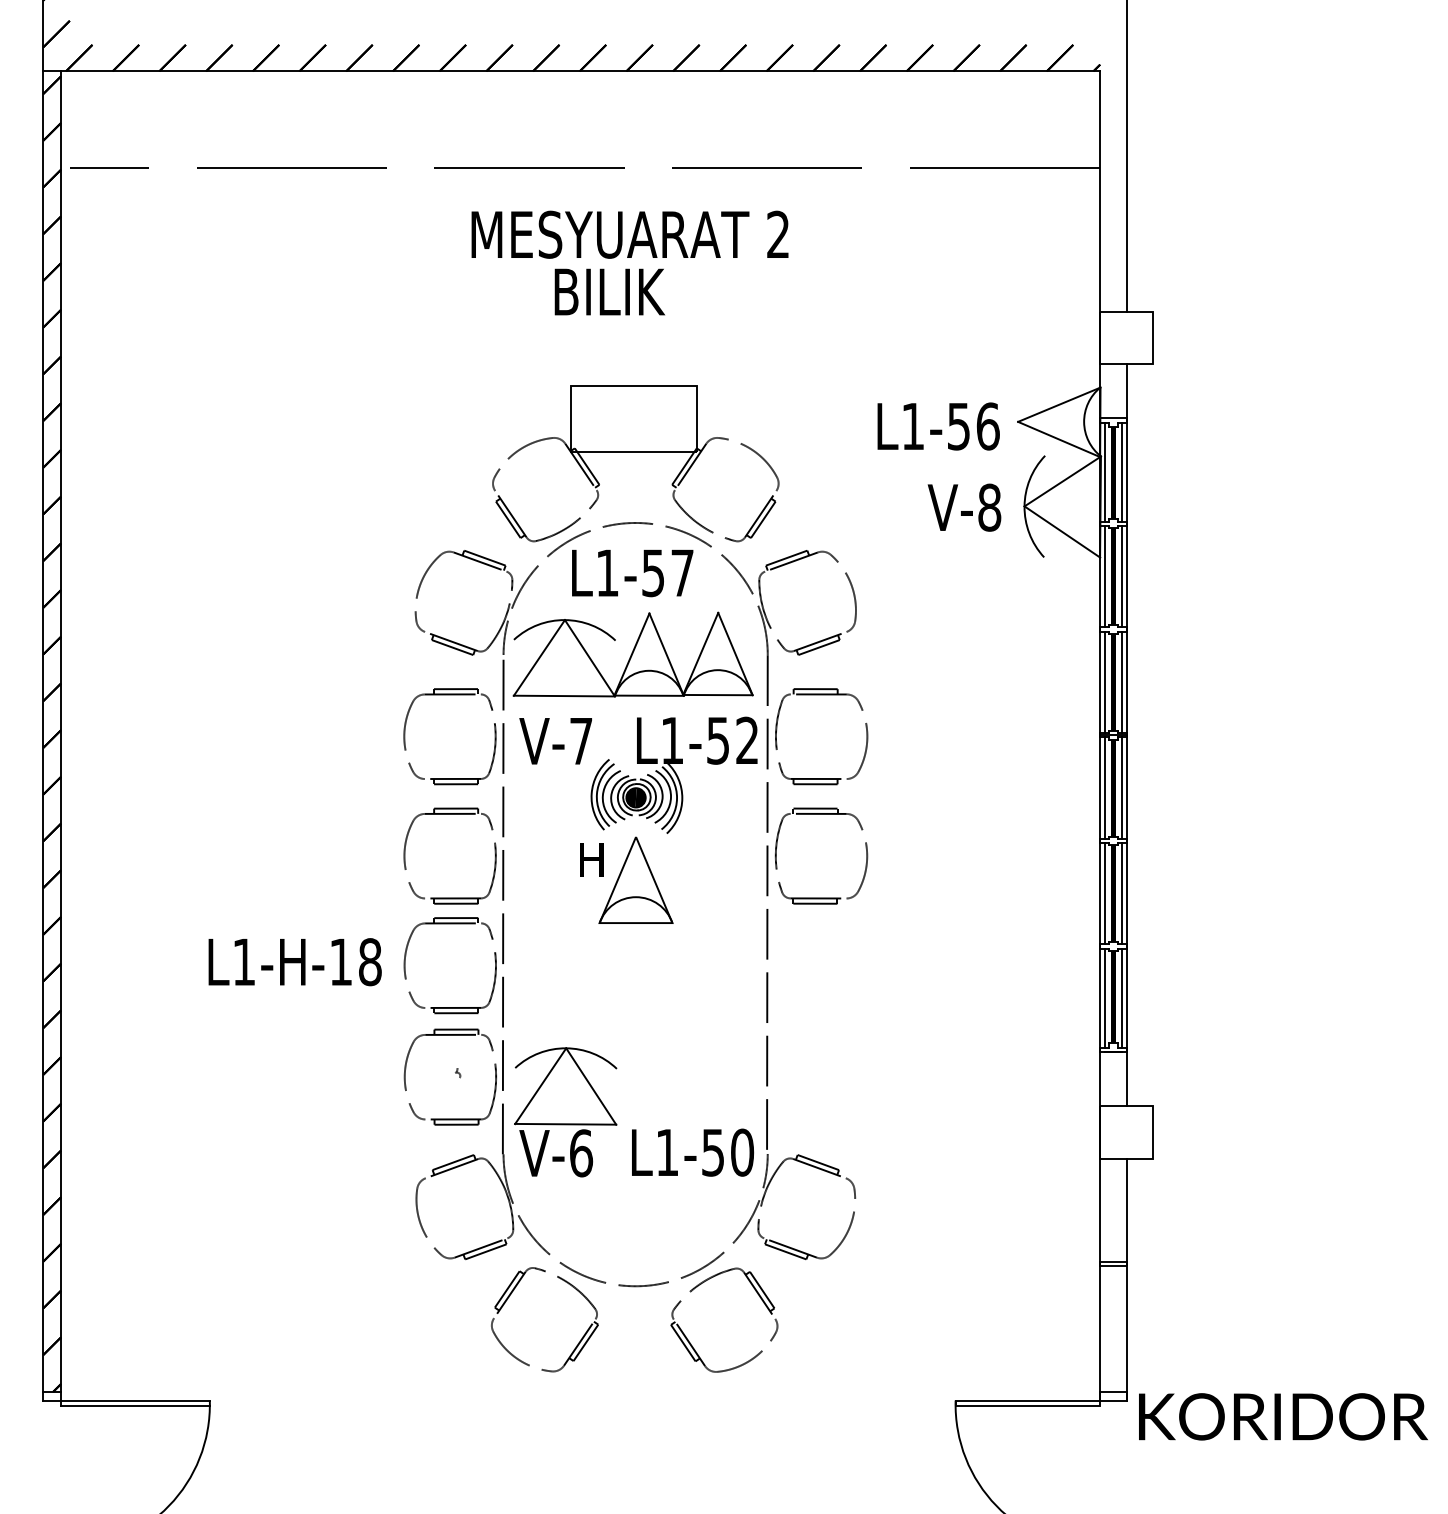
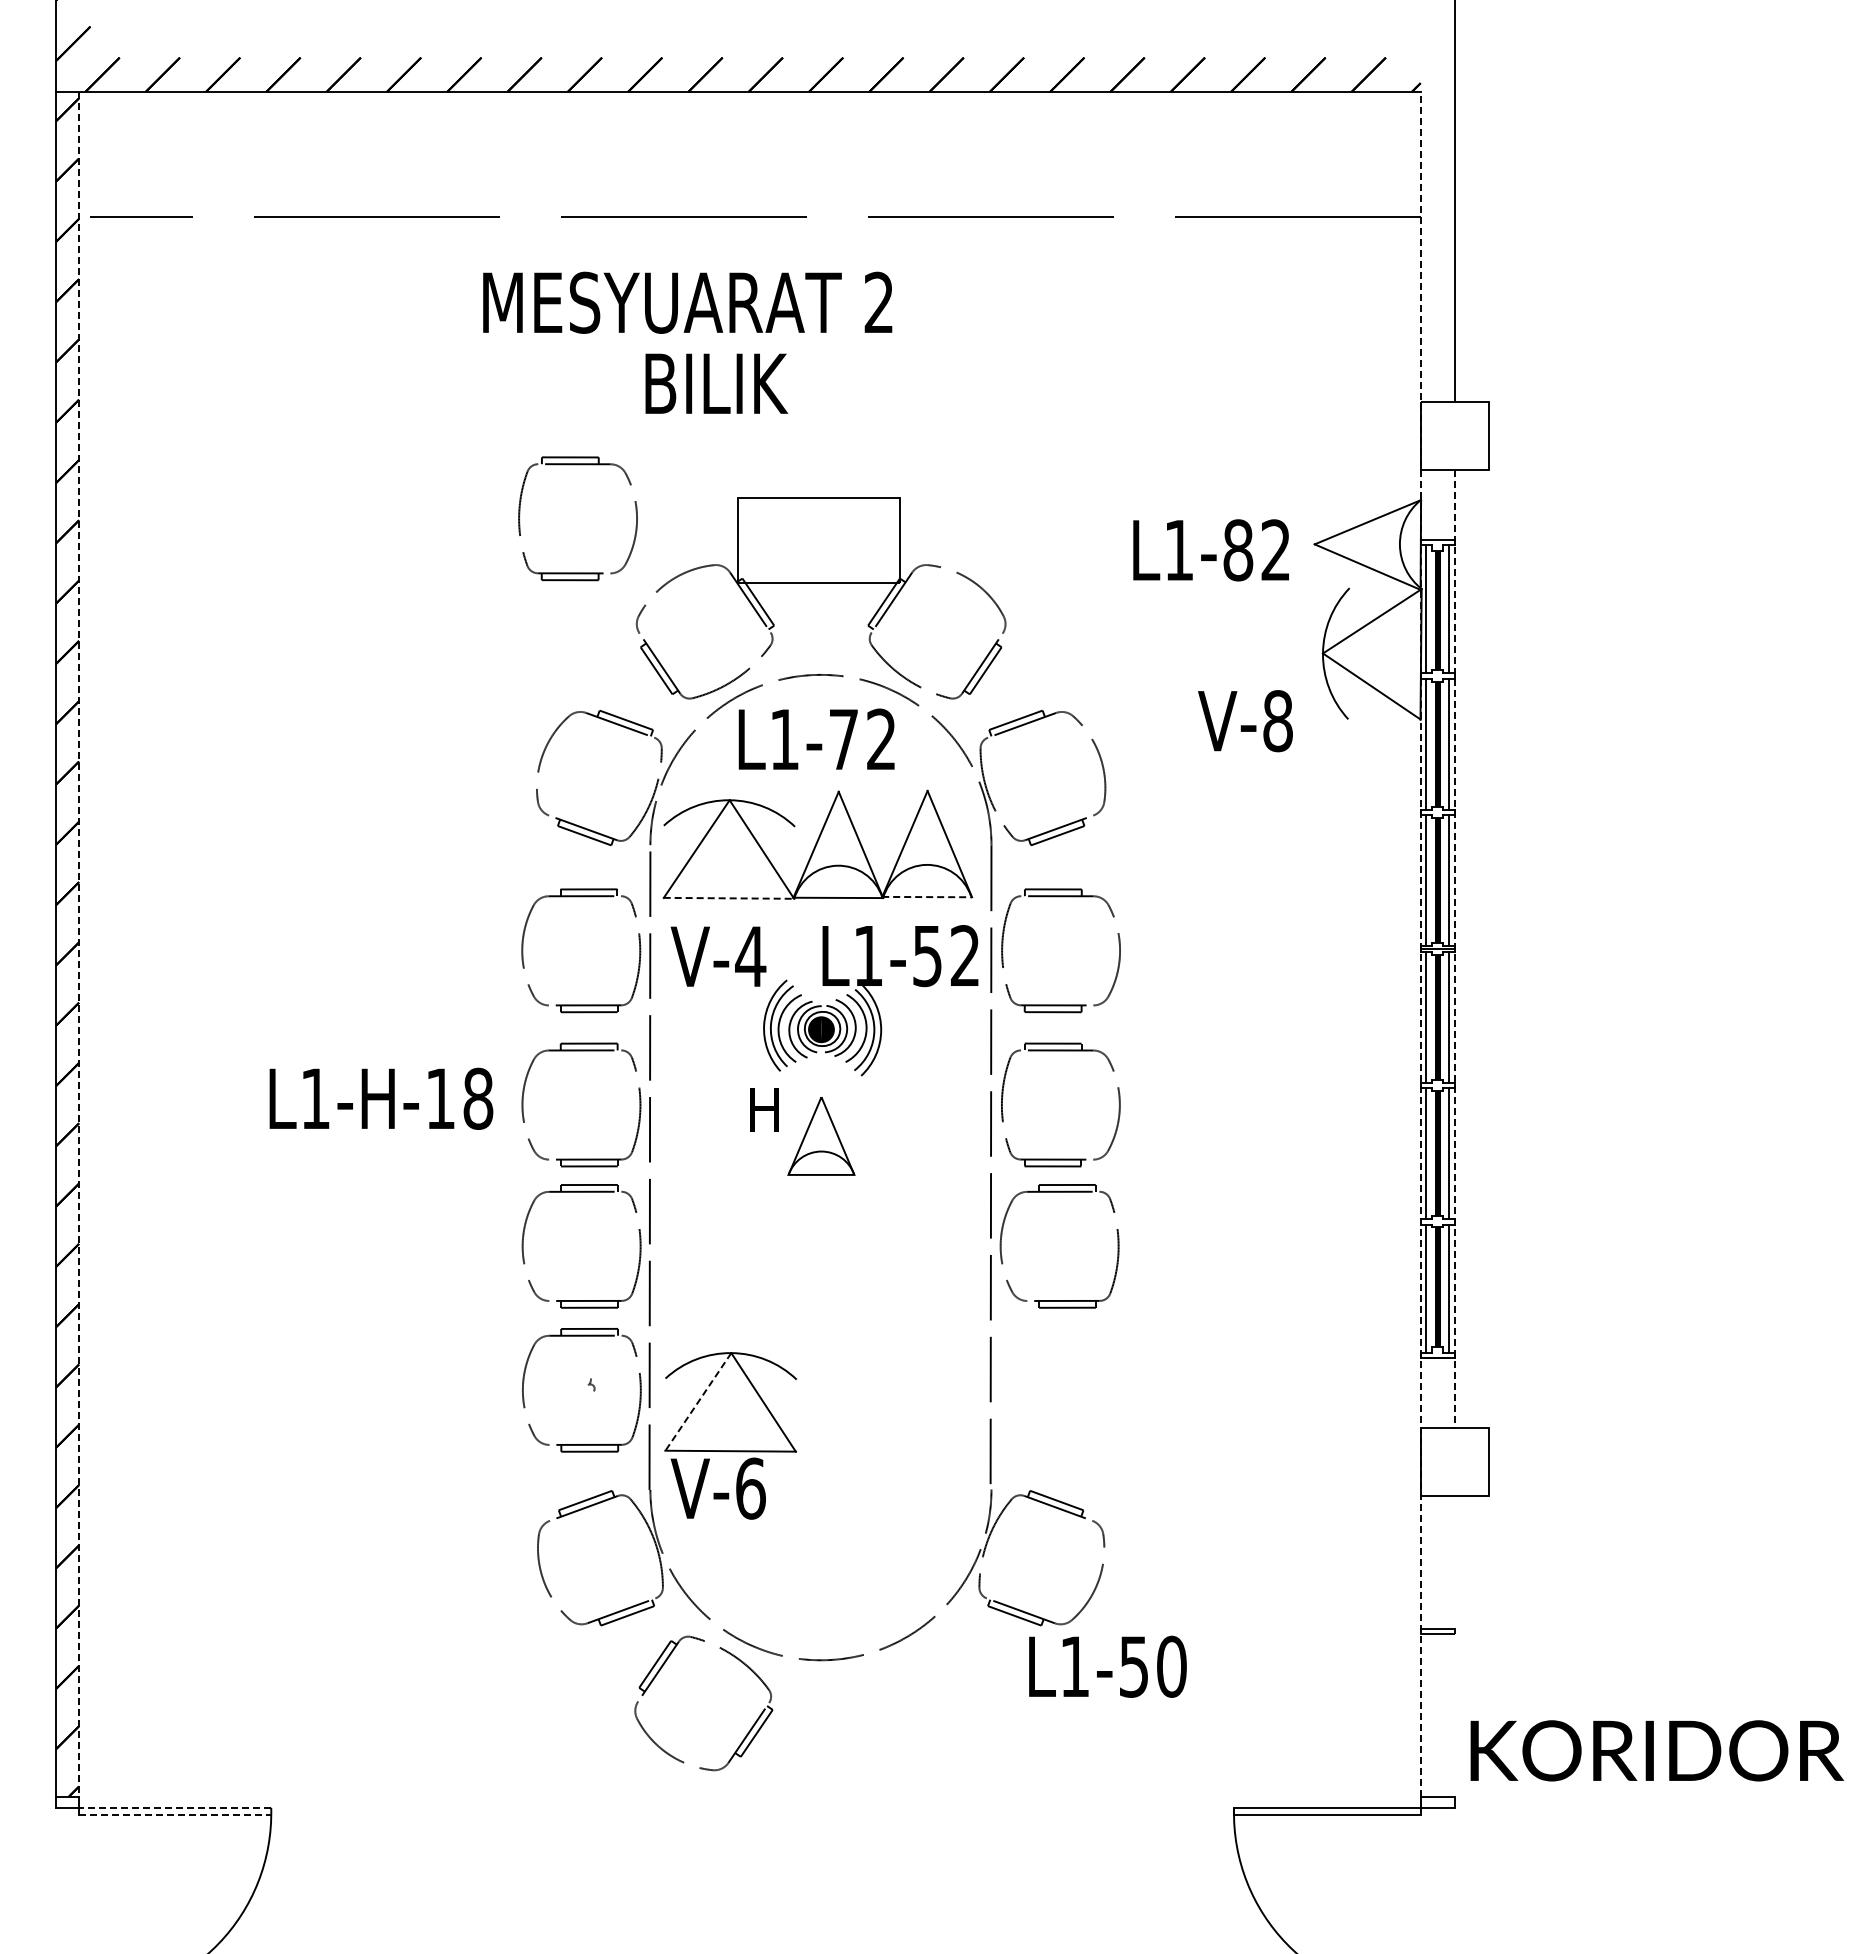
text: (629, 234) -> (687, 302), moved
text: (609, 291) -> (716, 383), moved
part: (447, 360) -> (577, 465), added
text: (973, 426) -> (1257, 550), L1-56 -> L1-82
text: (964, 507) -> (1245, 721), moved
text: (667, 573) -> (862, 739), L1-57 -> L1-72
line: (718, 695) -> (927, 897), solid -> dashed
line: (564, 696) -> (729, 898), solid -> dashed
line: (61, 731) -> (79, 944), solid -> dashed
line: (1126, 734) -> (1454, 948), solid -> dashed
line: (1100, 735) -> (1420, 949), solid -> dashed
text: (581, 741) -> (750, 956), V-7 -> V-4
part: (636, 880) -> (821, 1136), size x0.7
part: (820, 923) -> (1059, 1192), added
text: (295, 961) -> (381, 1098), moved
line: (540, 1085) -> (698, 1401), solid -> dashed
text: (692, 1152) -> (1107, 1666), moved
line: (1126, 1279) -> (1454, 1651), removed
part: (689, 1341) -> (890, 1731), removed
line: (134, 1400) -> (174, 1807), solid -> dashed
line: (135, 1405) -> (175, 1814), solid -> dashed
text: (1282, 1416) -> (1656, 1750), moved

